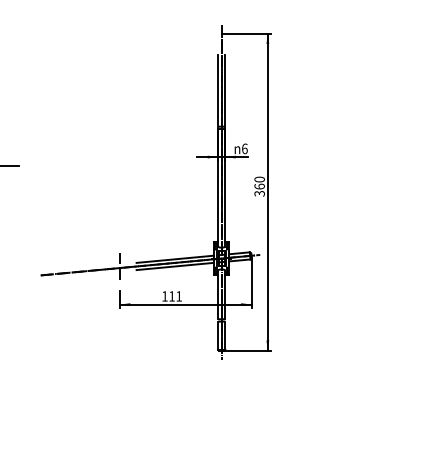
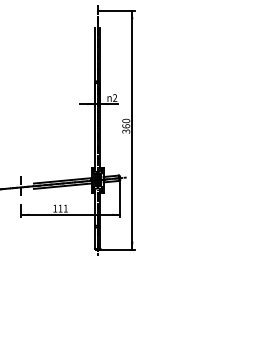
text: (244, 148) -> (114, 97), 6 -> 2

